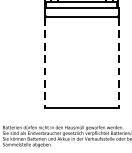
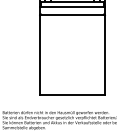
line: (45, 62) -> (40, 55), dashed -> solid
line: (118, 62) -> (104, 55), dashed -> solid

